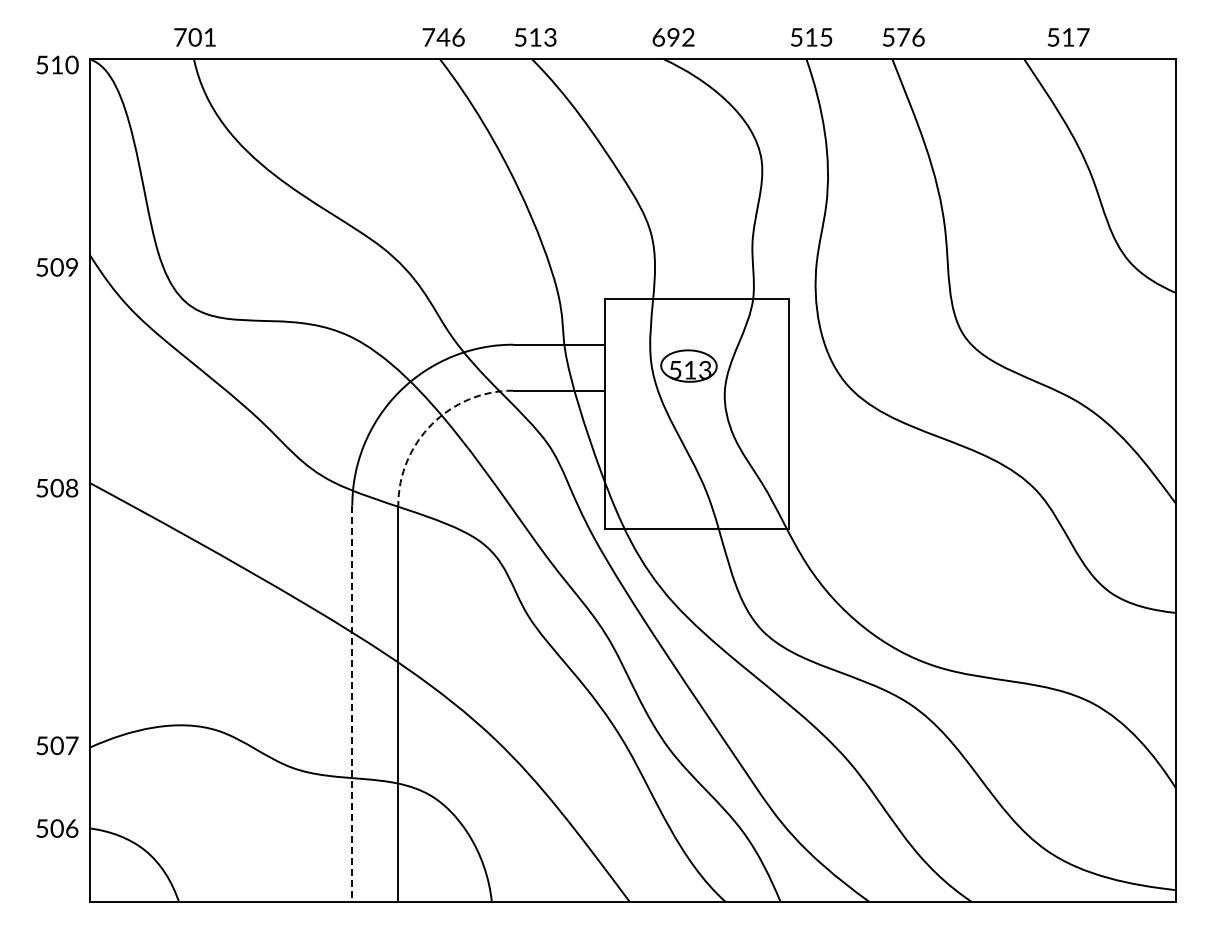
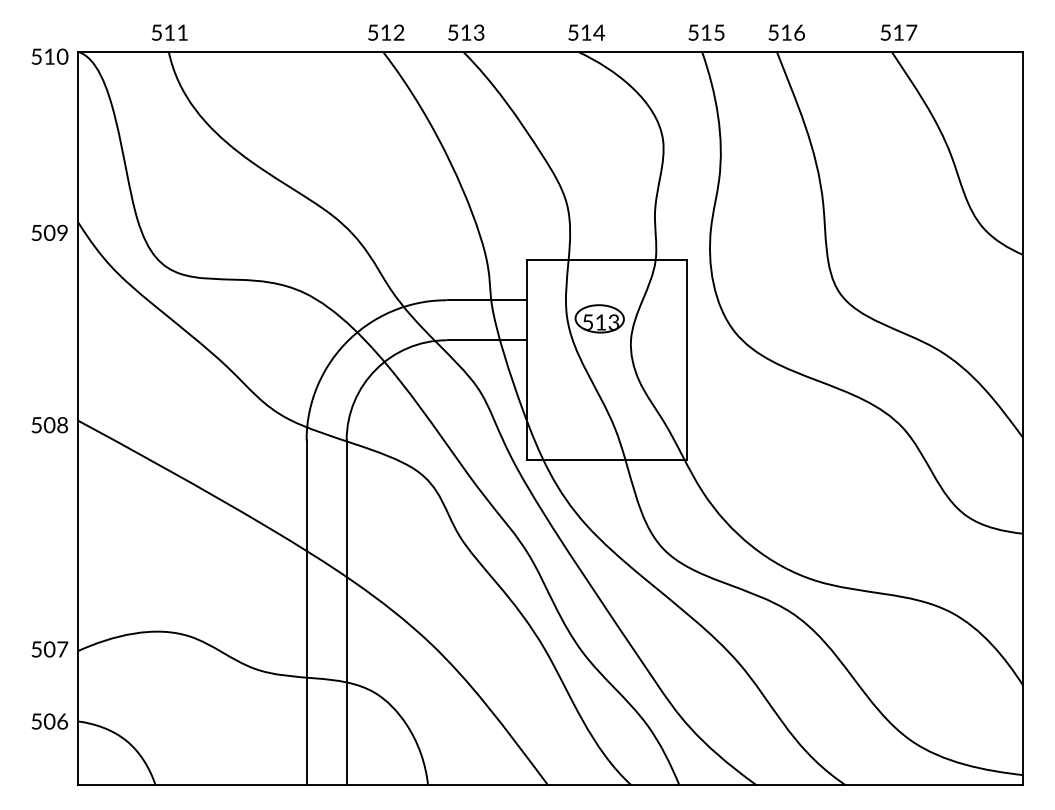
text: (187, 37) -> (163, 32), 701 -> 511
text: (443, 37) -> (386, 32), 746 -> 512
text: (673, 37) -> (586, 32), 692 -> 514
text: (903, 37) -> (786, 32), 576 -> 516
text: (1068, 37) -> (898, 32), moved
arc: (431, 424) -> (375, 369), dashed -> solid
line: (352, 704) -> (306, 613), dashed -> solid

